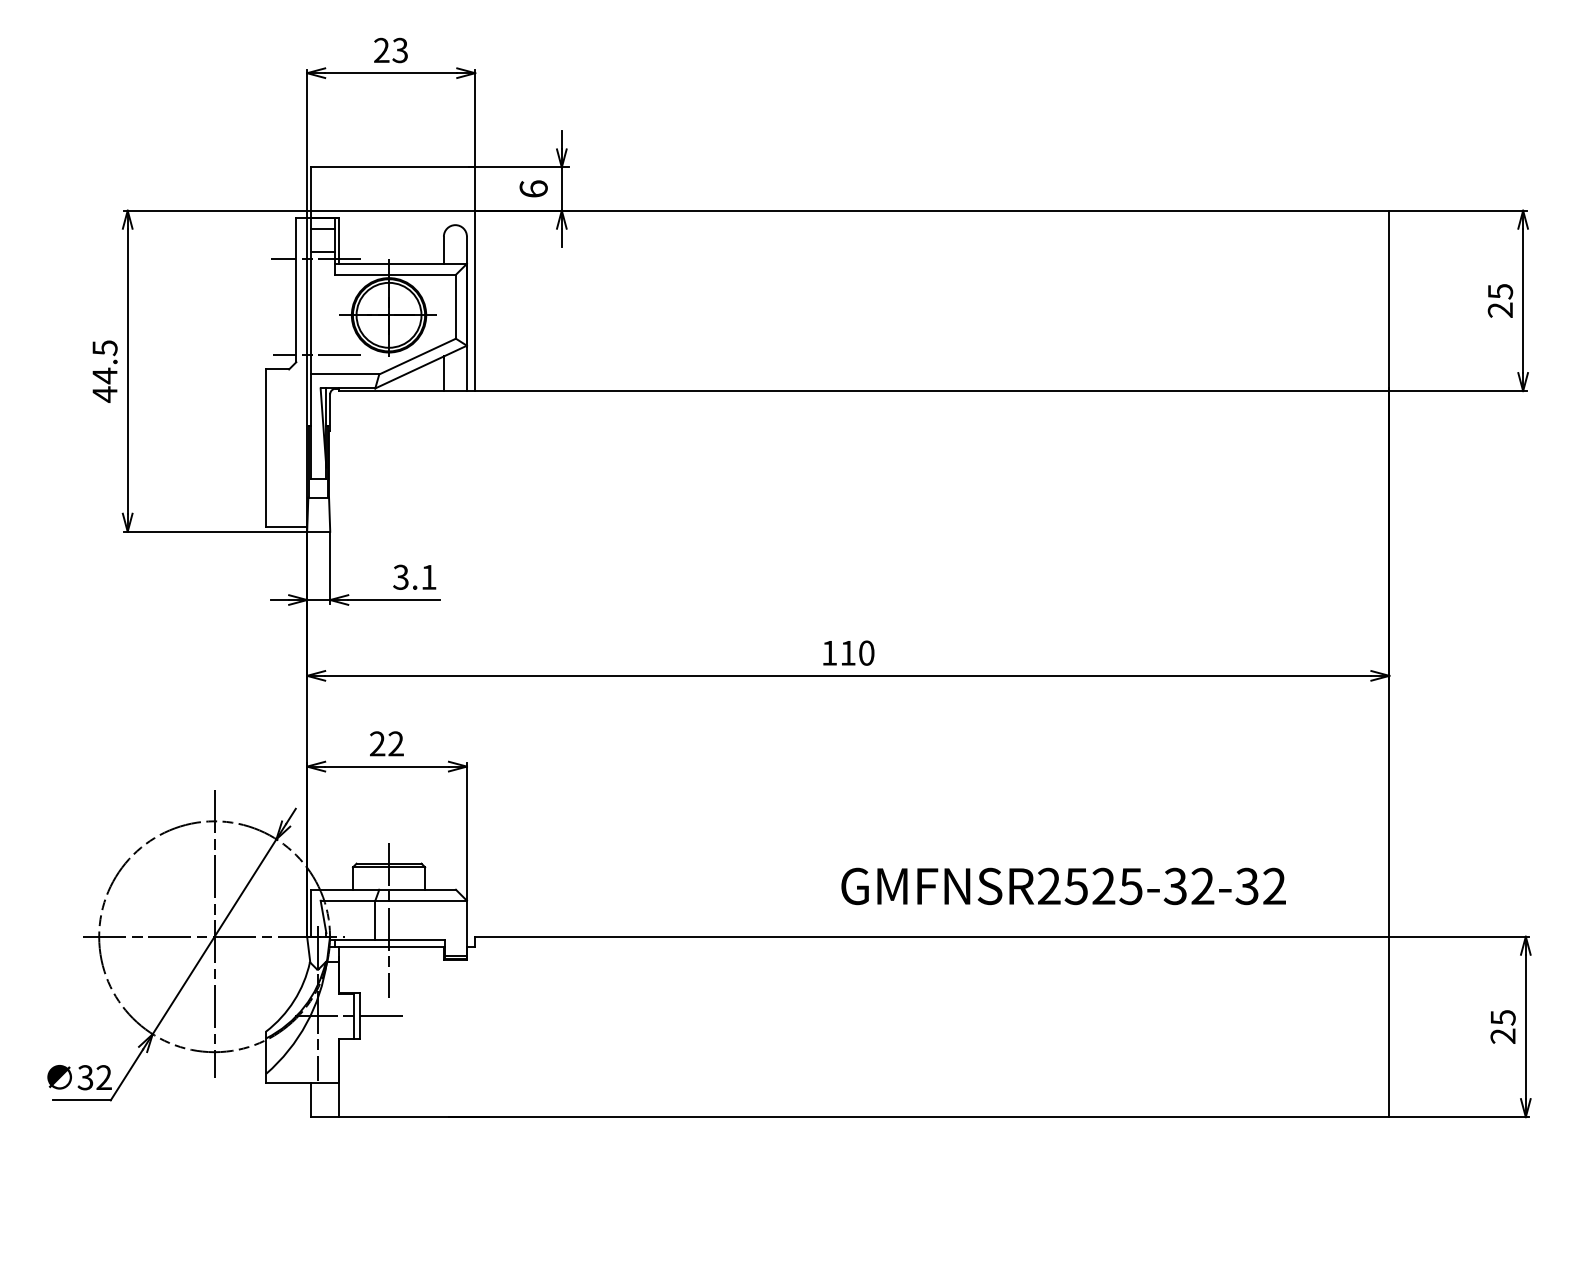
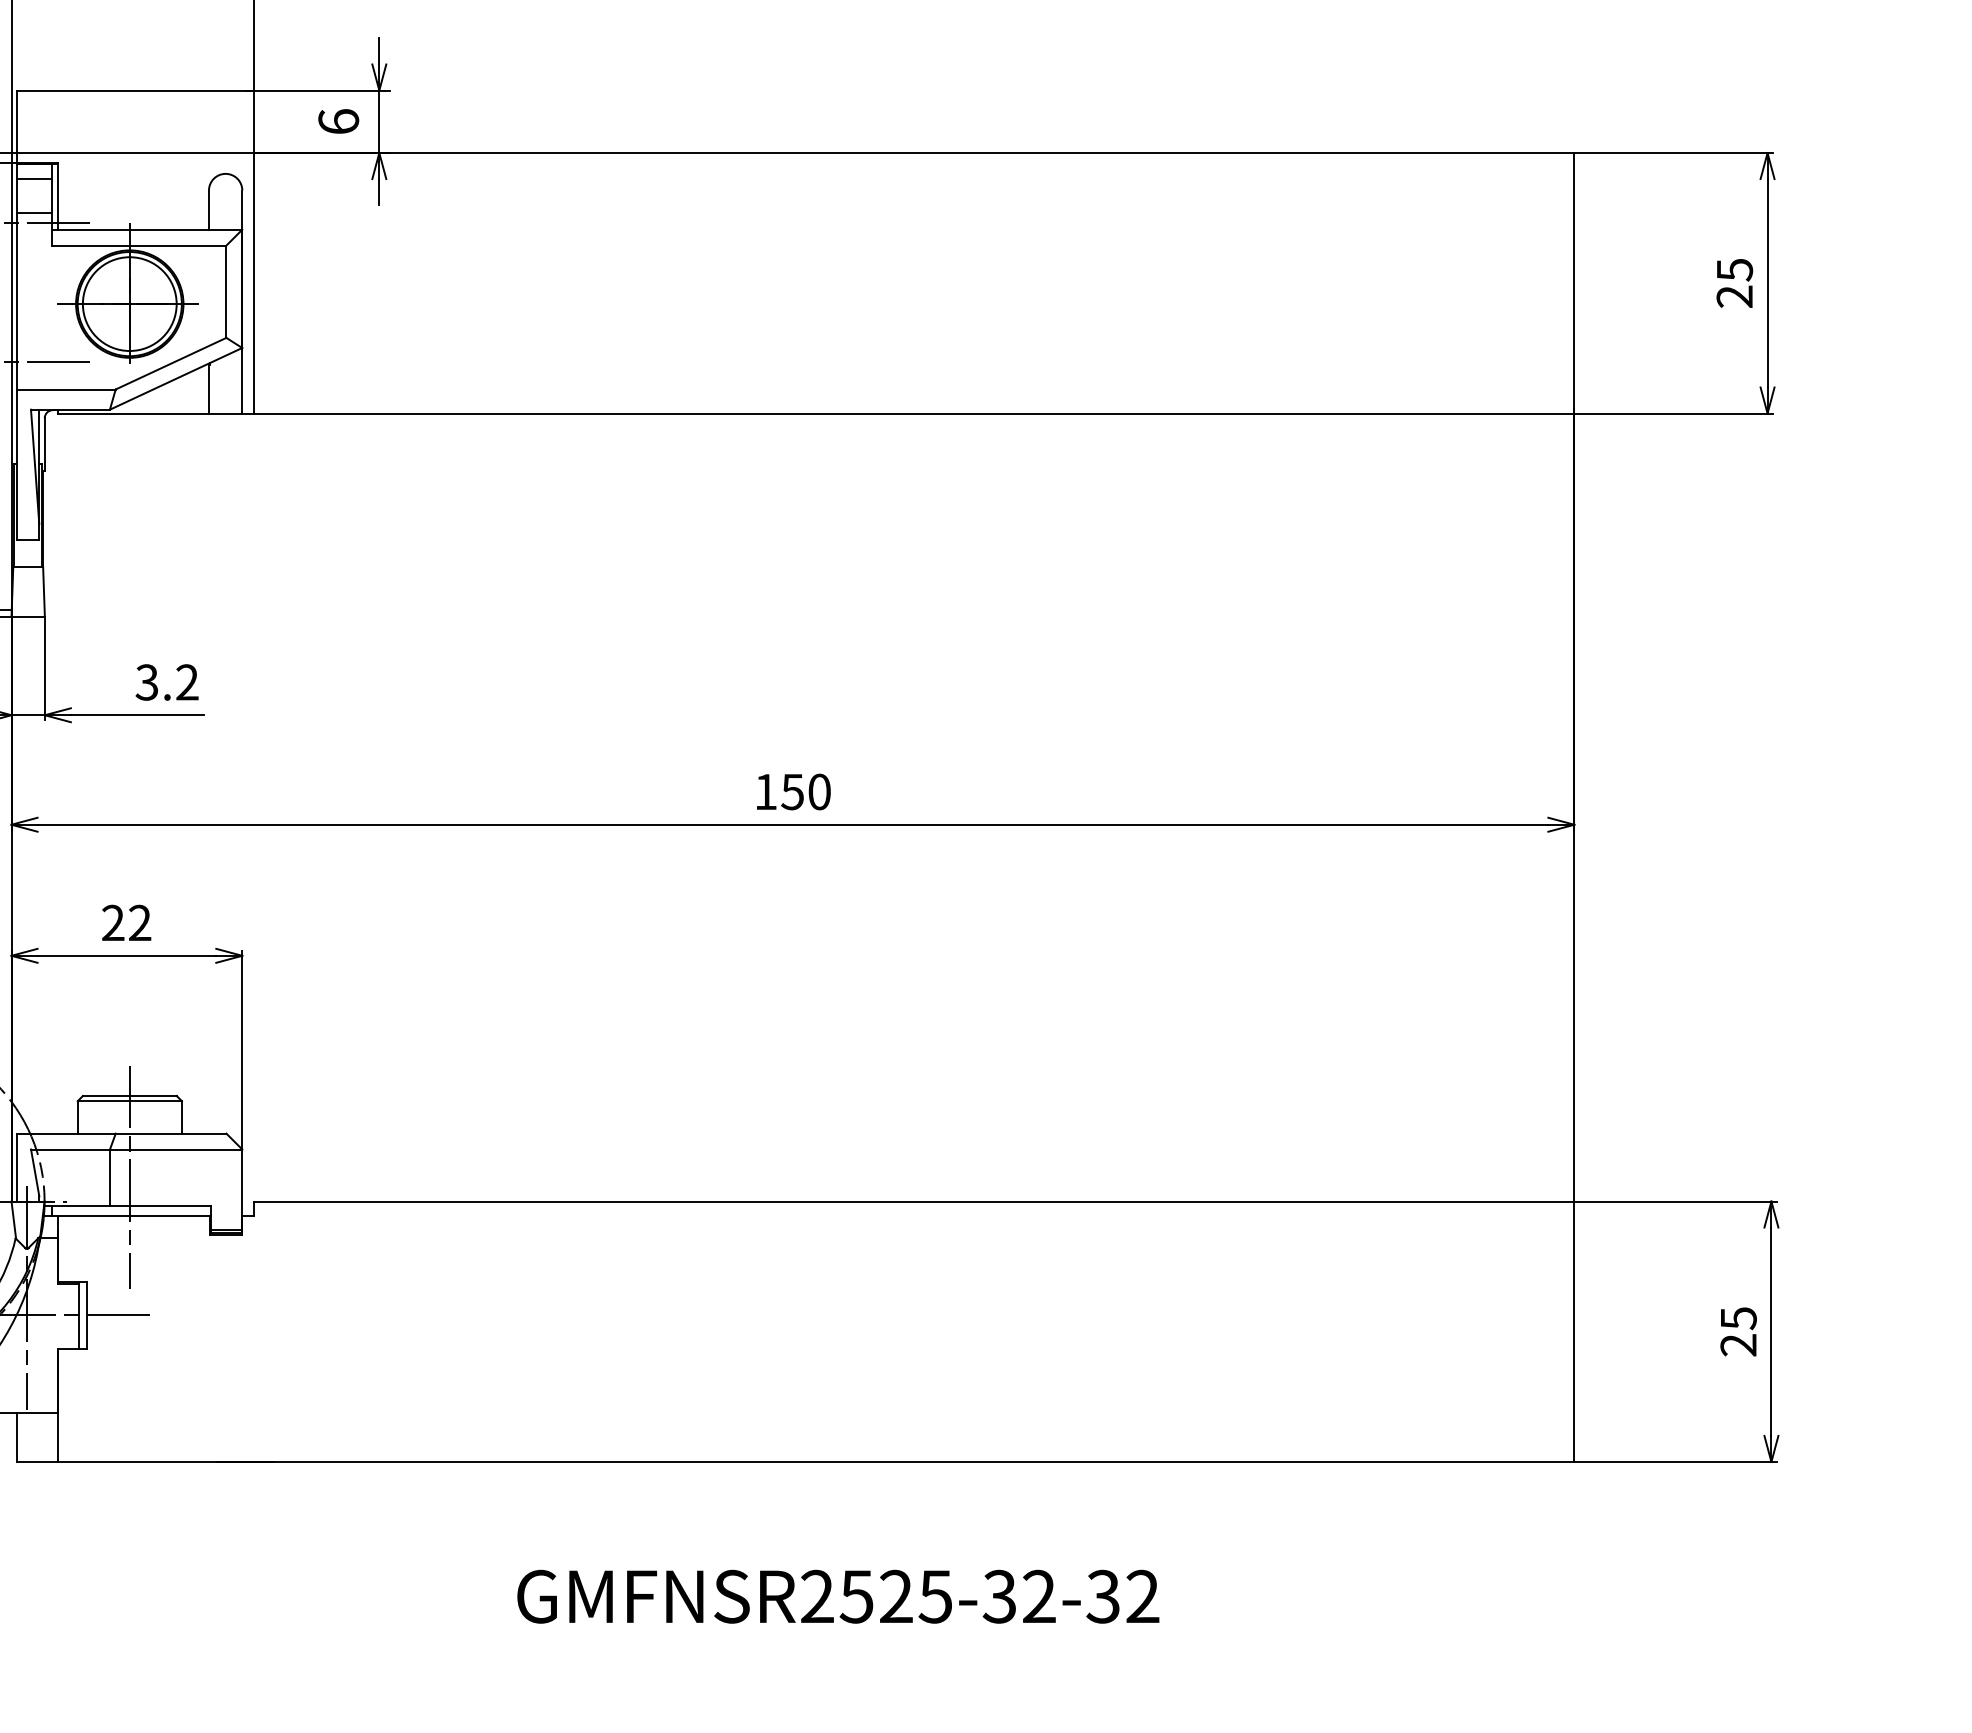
text: (428, 576) -> (186, 681), 3.1 -> 3.2
text: (847, 653) -> (791, 792), 110 -> 150
text: (1063, 886) -> (838, 1596), moved

